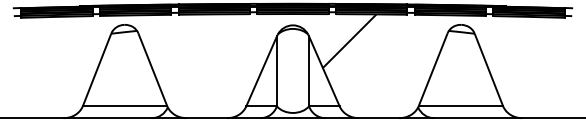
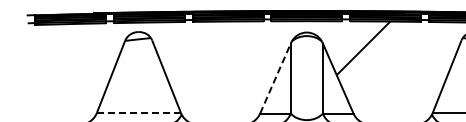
line: (261, 70) -> (275, 77), solid -> dashed
line: (125, 105) -> (139, 112), solid -> dashed

